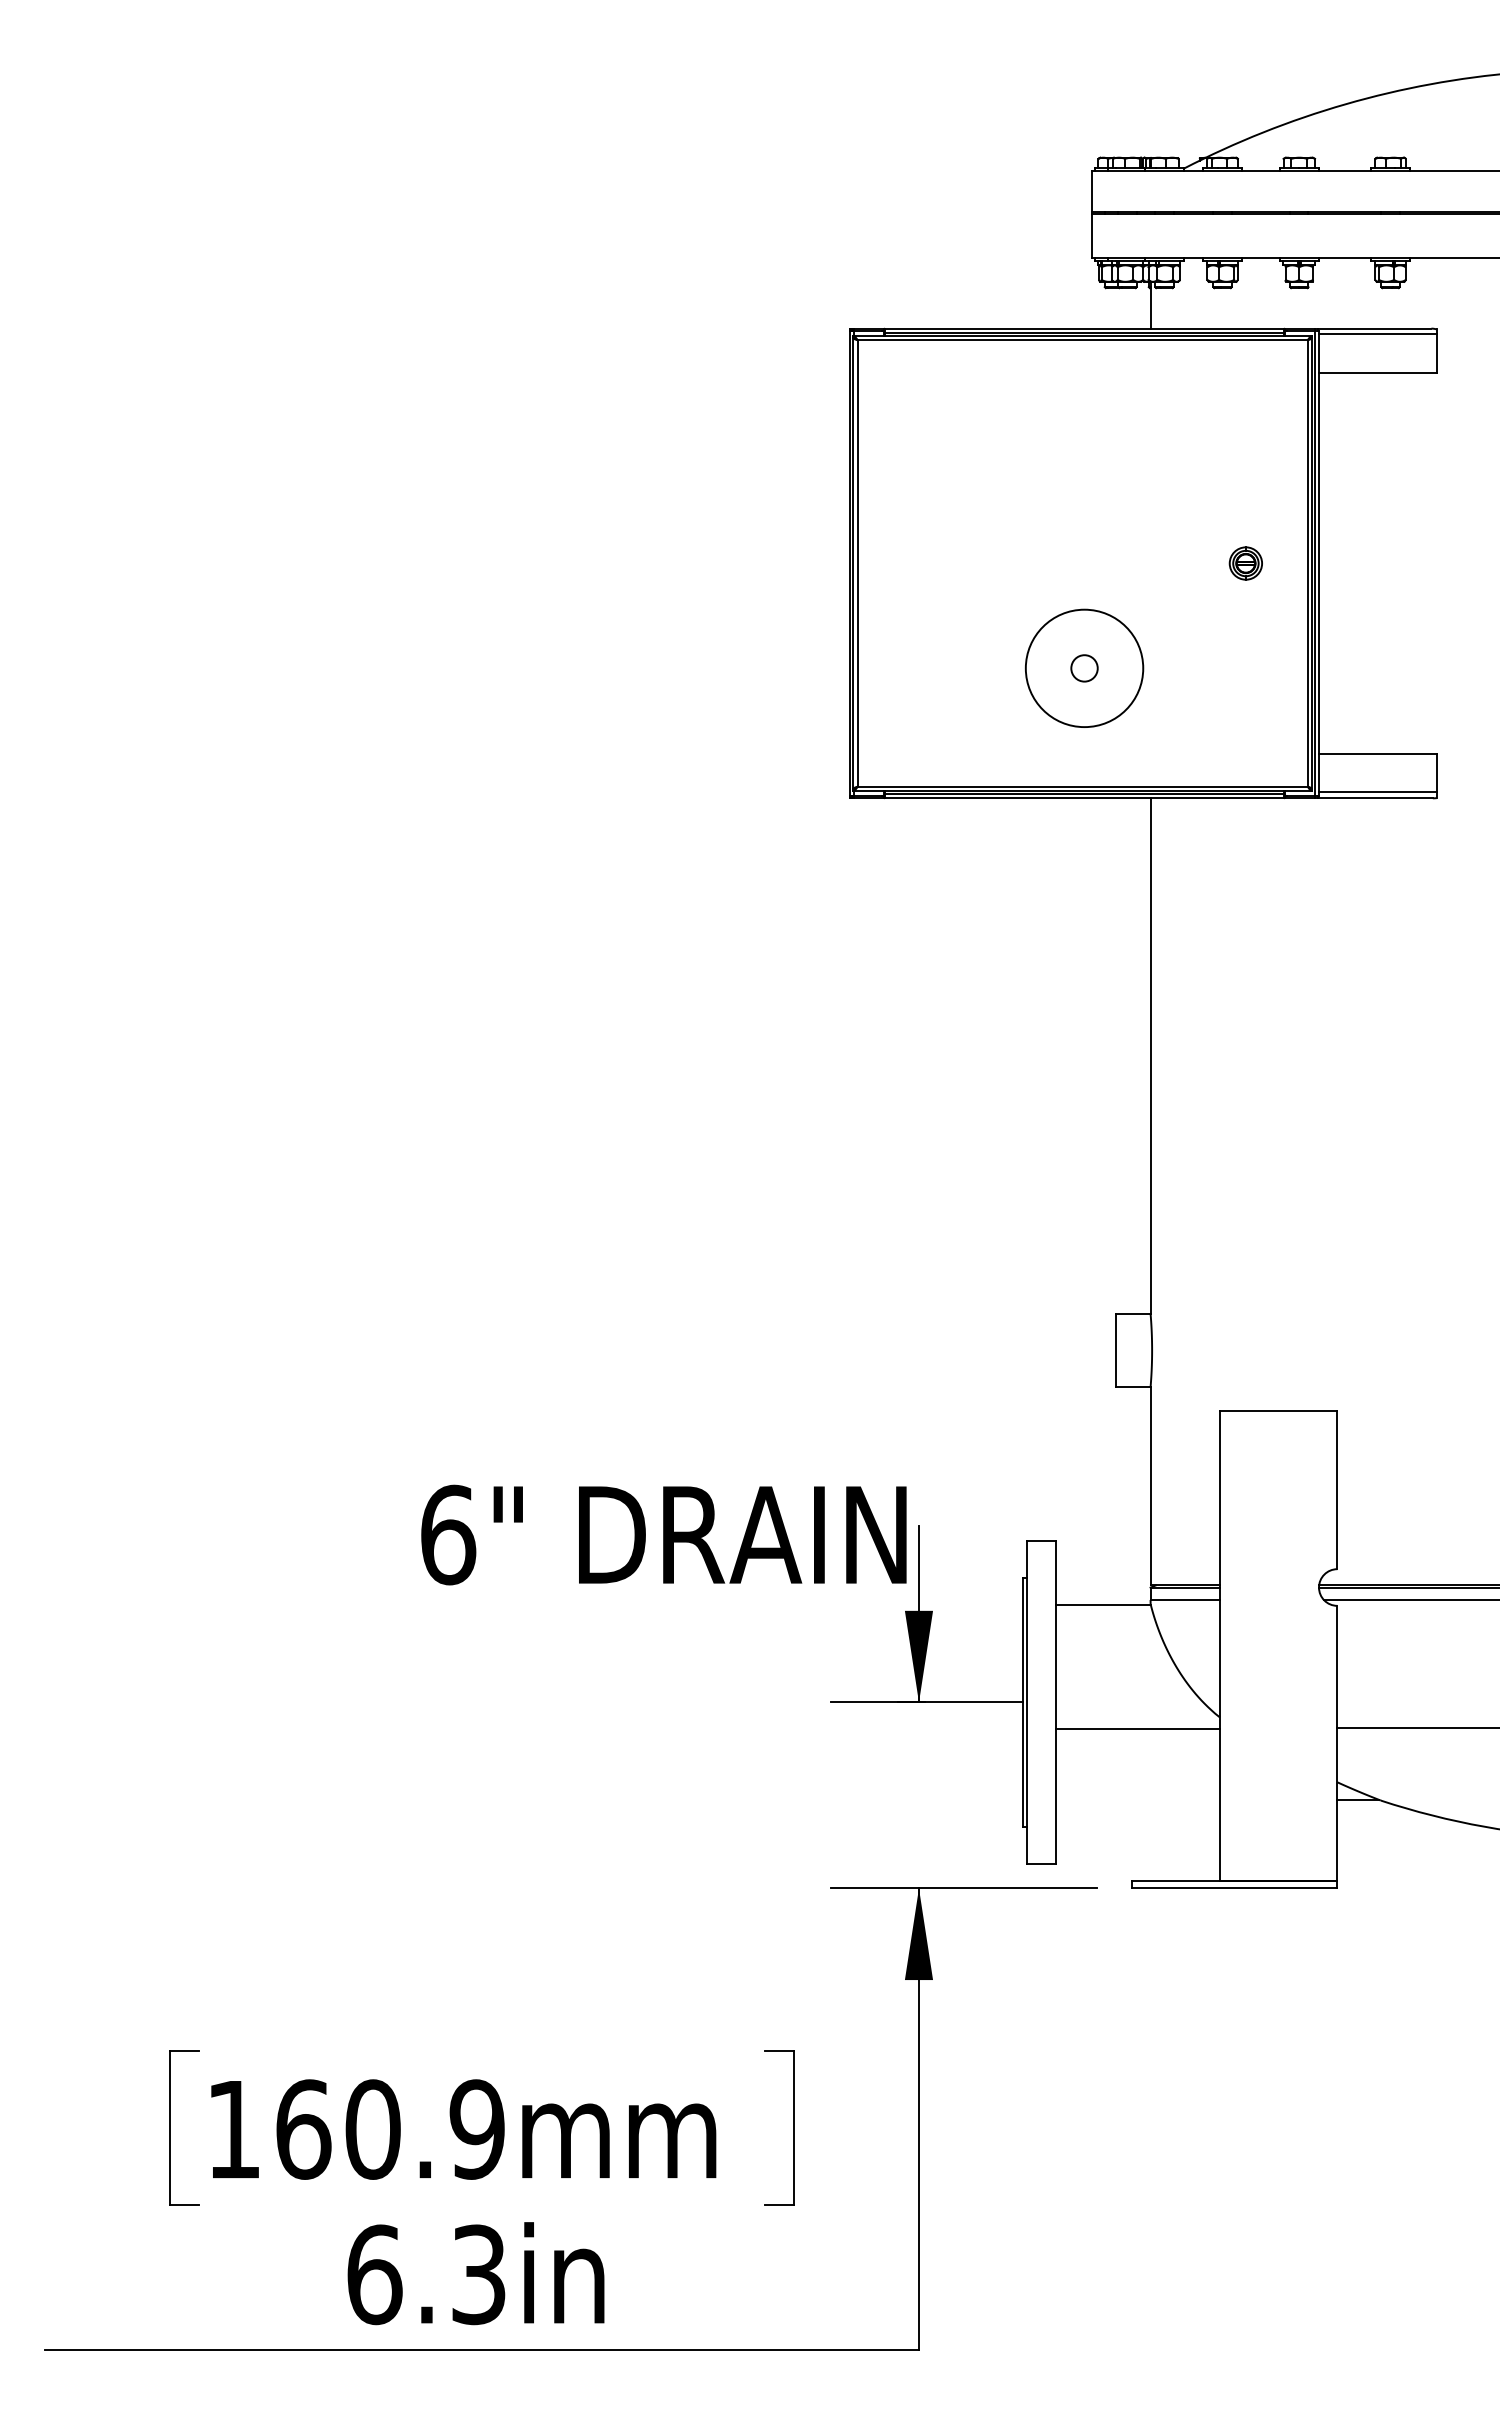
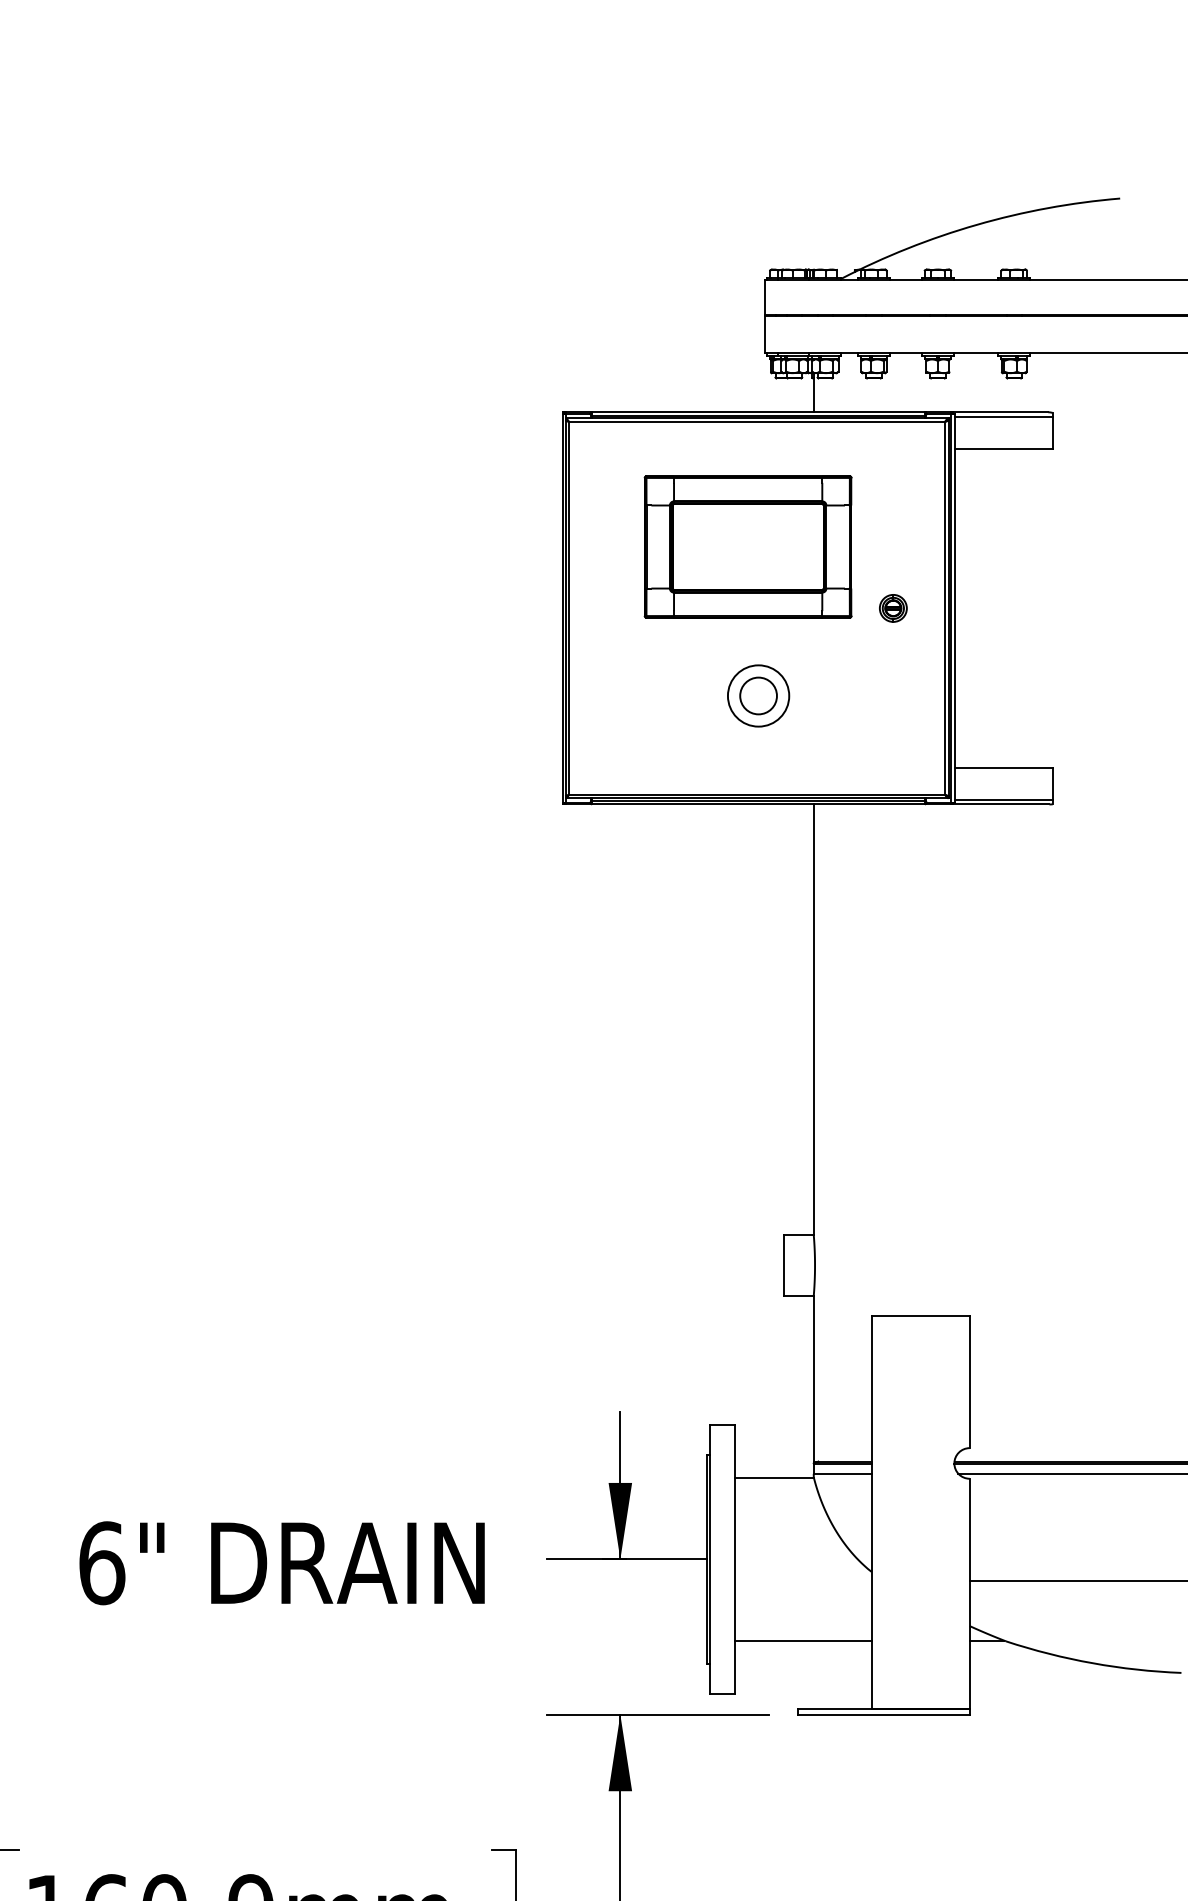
part: (1071, 489) -> (747, 546), added
circle: (1084, 668) -> (758, 696), size x0.62
circle: (1084, 668) -> (758, 696), size x1.67
text: (663, 1534) -> (281, 1562), moved
line: (1137, 1728) -> (802, 1640), moved

